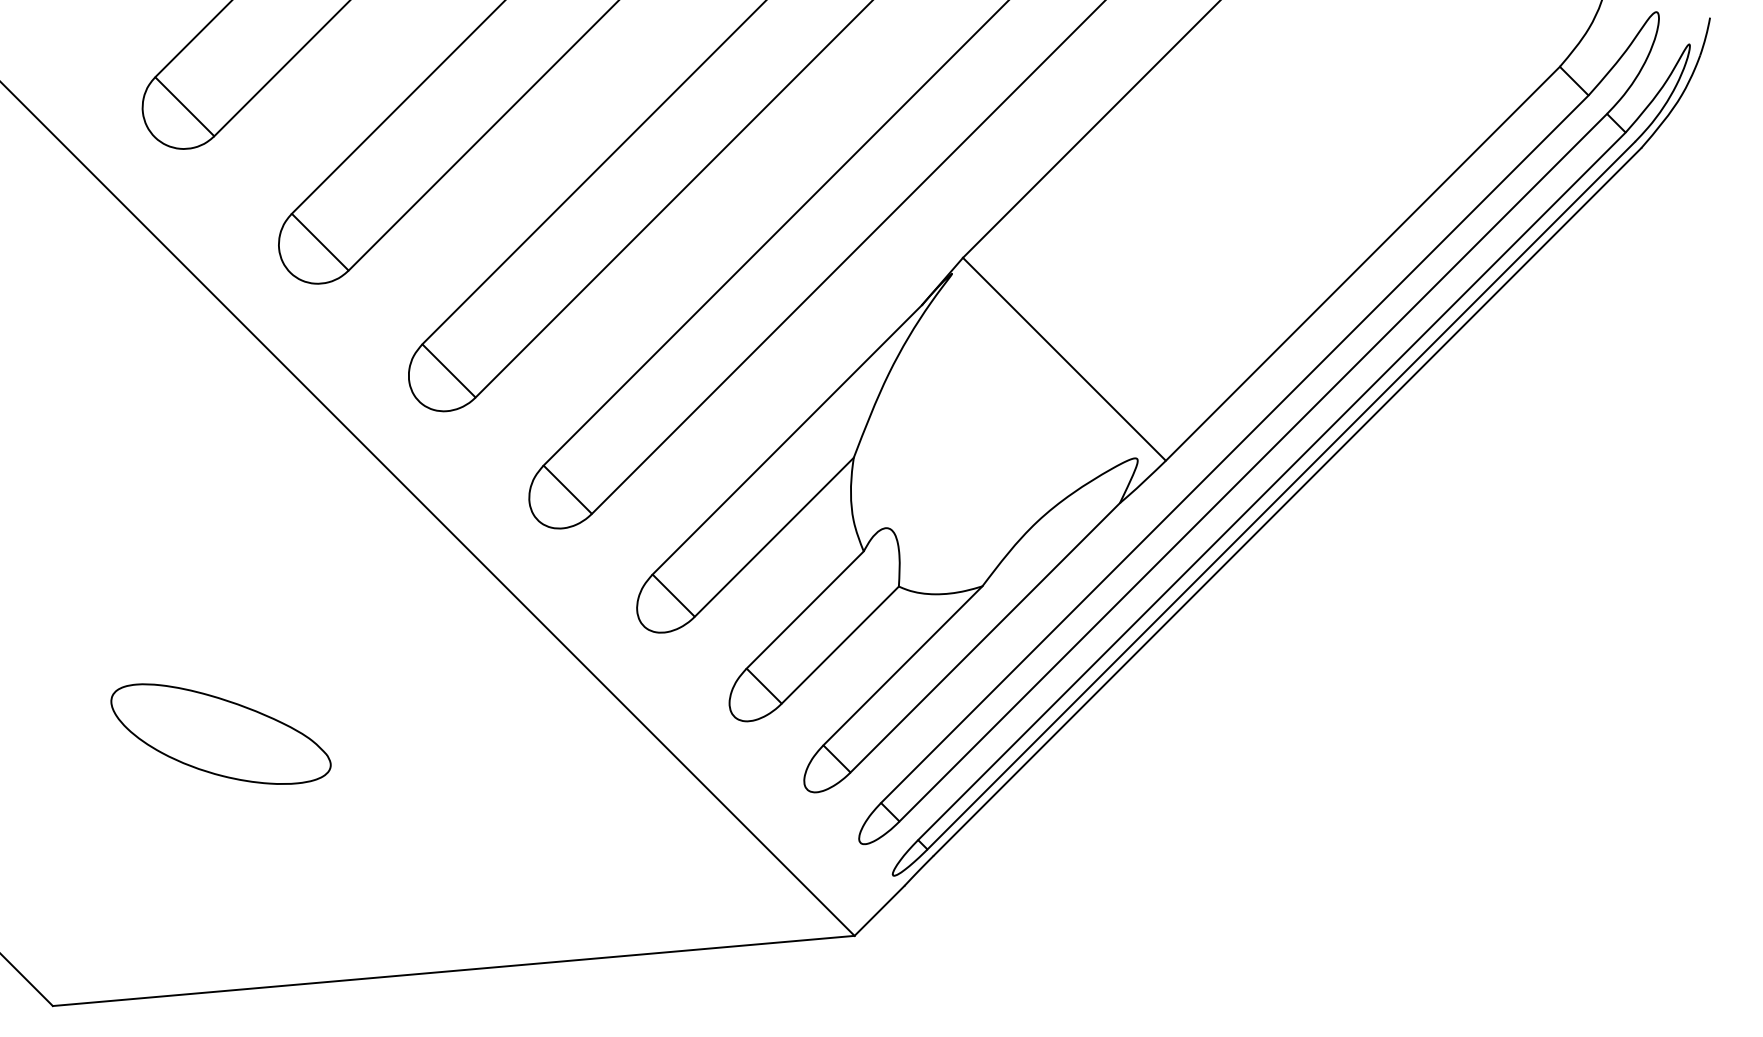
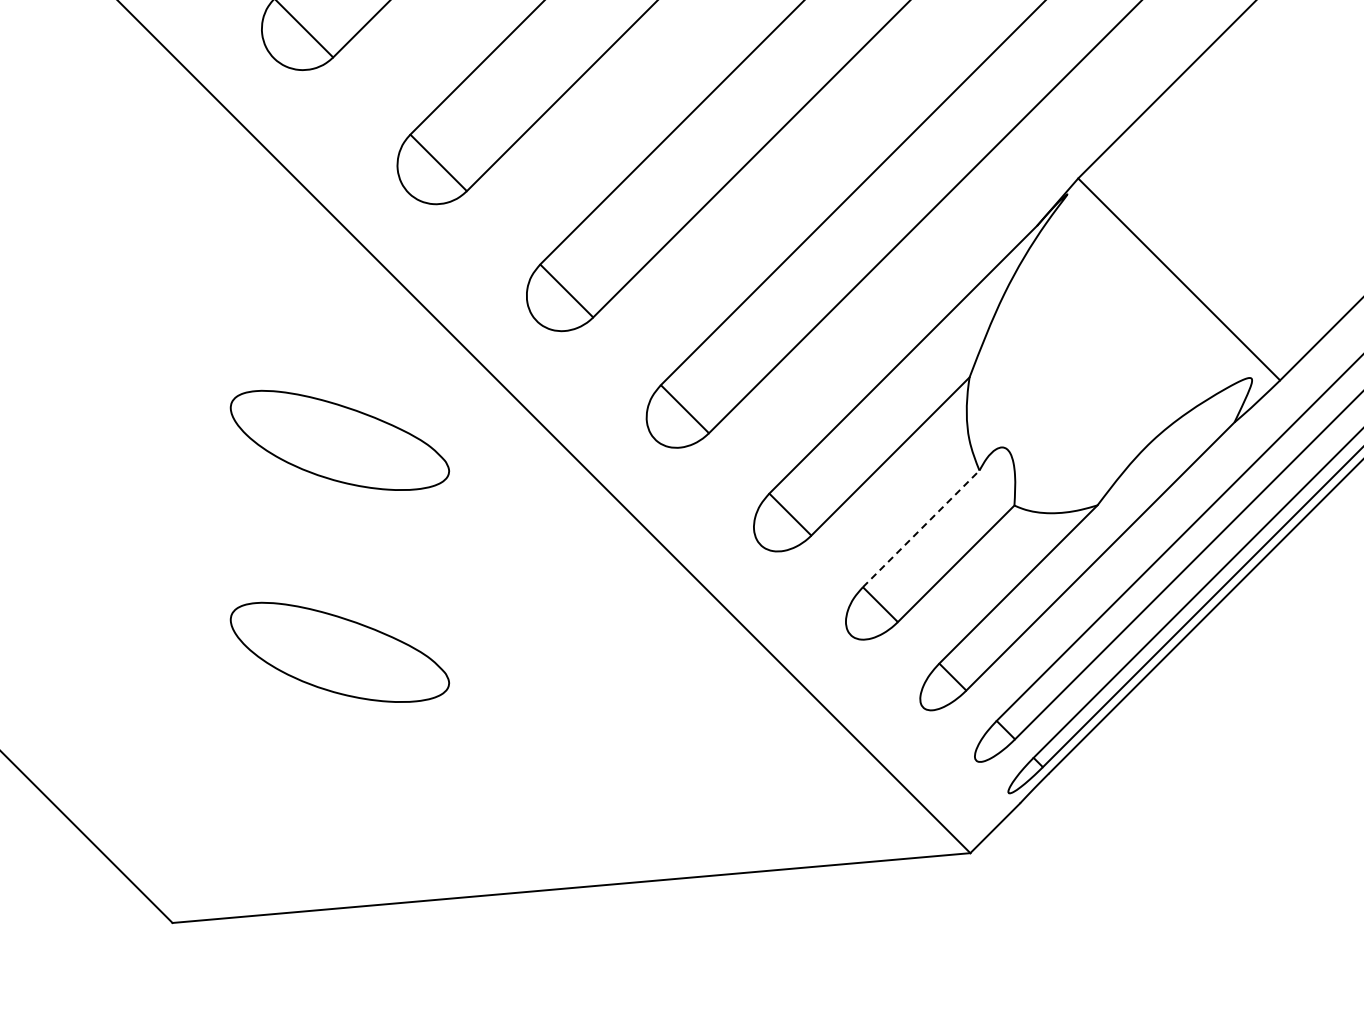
part: (220, 520) -> (339, 439), added
line: (805, 610) -> (921, 529), solid -> dashed

